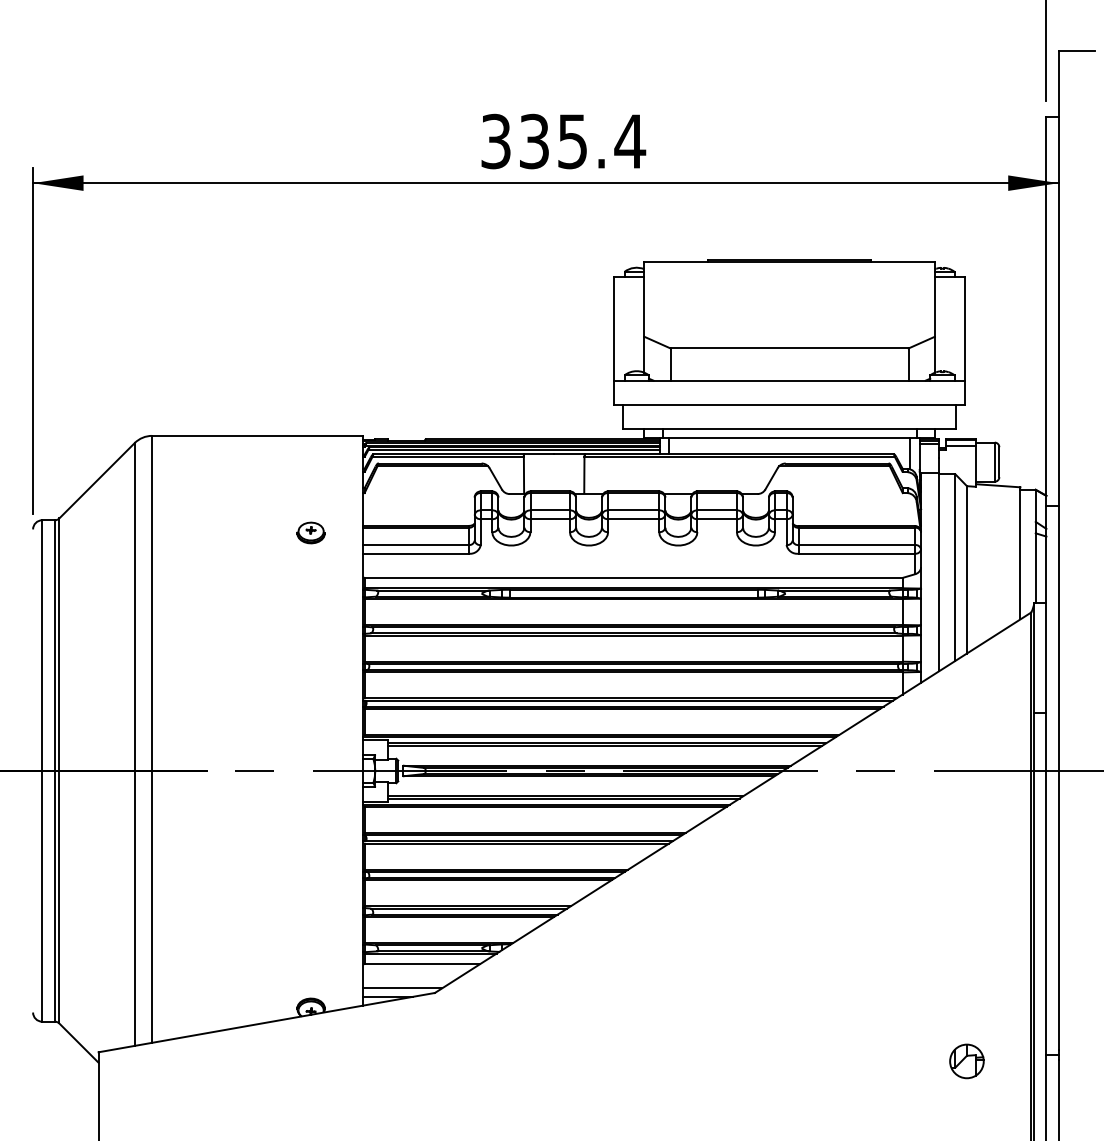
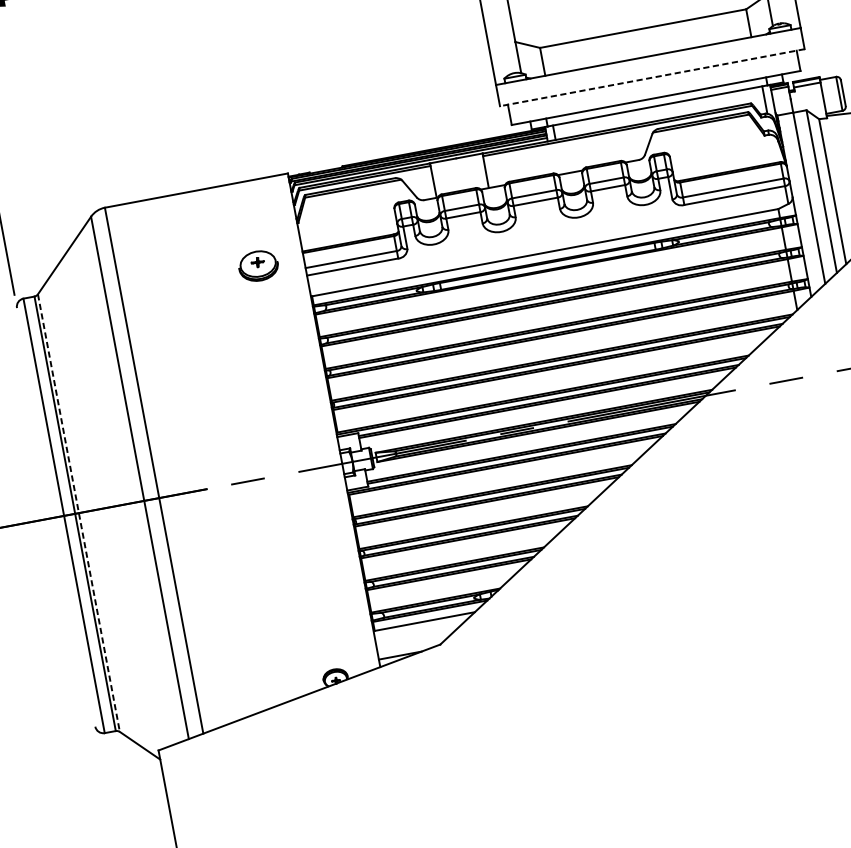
line: (789, 405) -> (652, 78), solid -> dashed
part: (310, 532) -> (257, 265), size x1.6
line: (59, 770) -> (78, 512), solid -> dashed
line: (402, 988) -> (411, 645), removed

